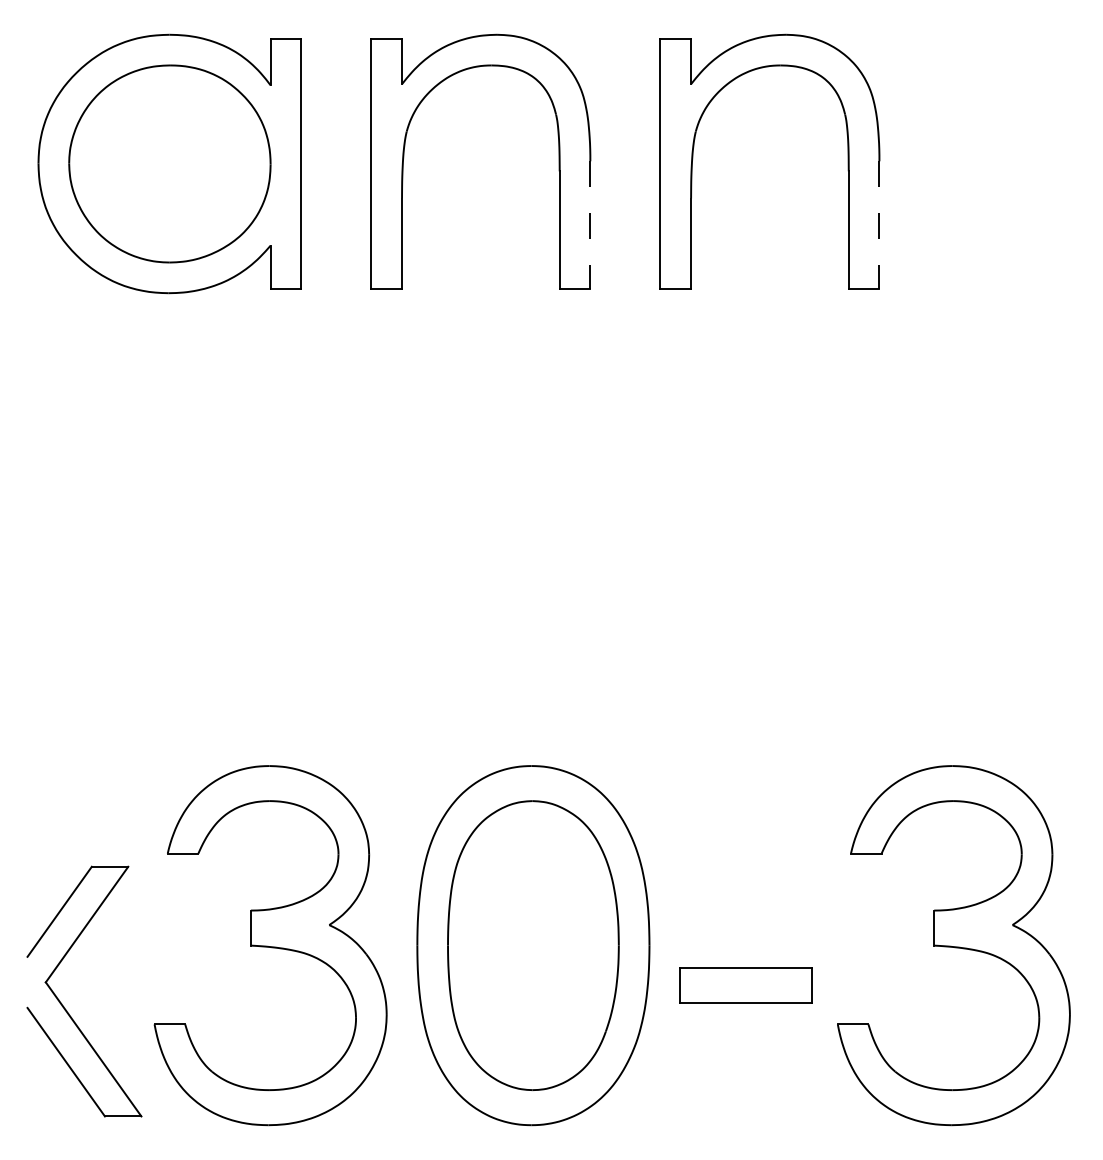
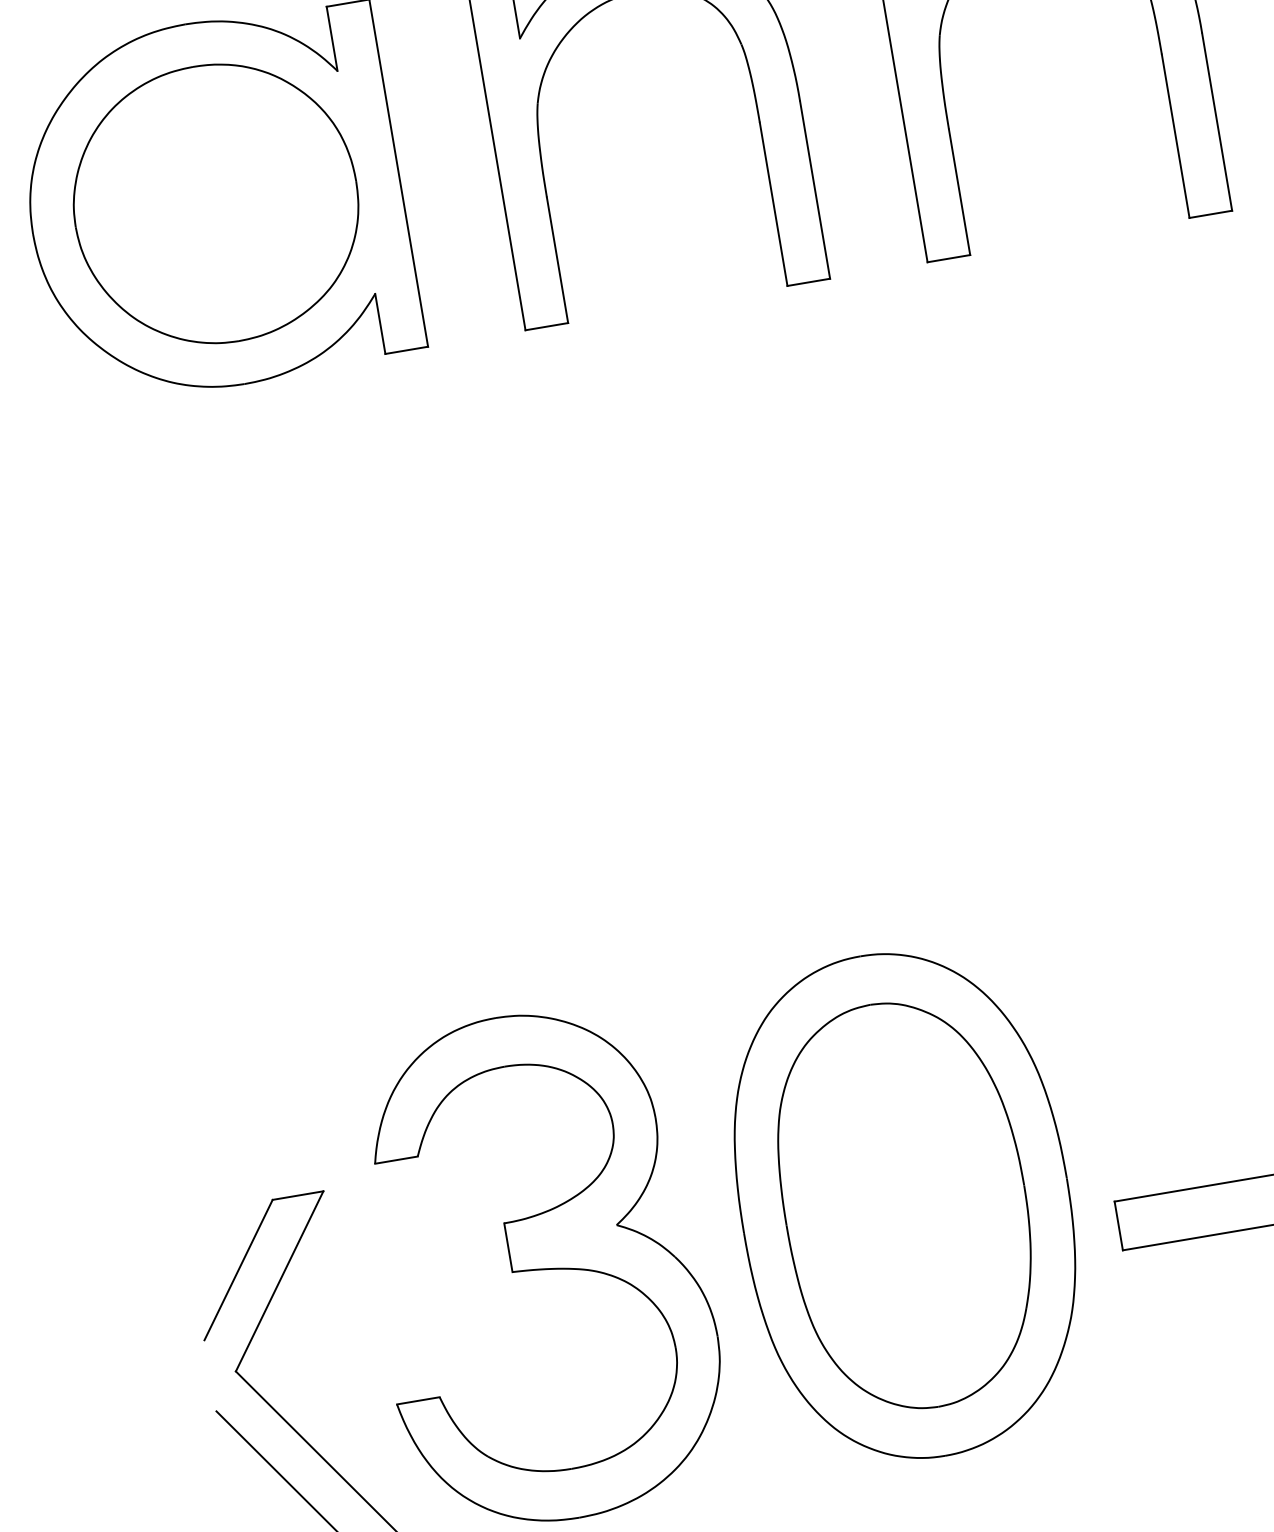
line: (590, 225) -> (815, 190), dashed -> solid
line: (879, 225) -> (1217, 122), dashed -> solid

